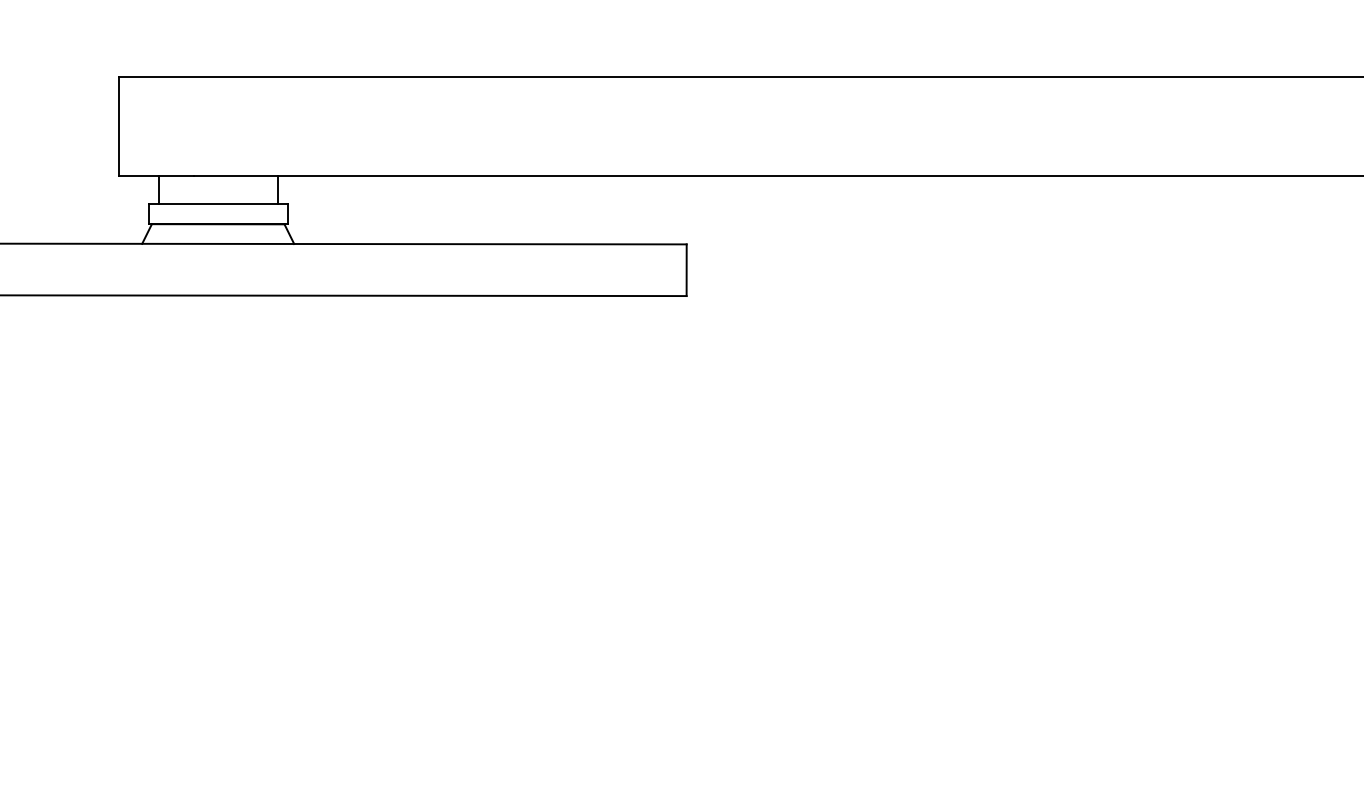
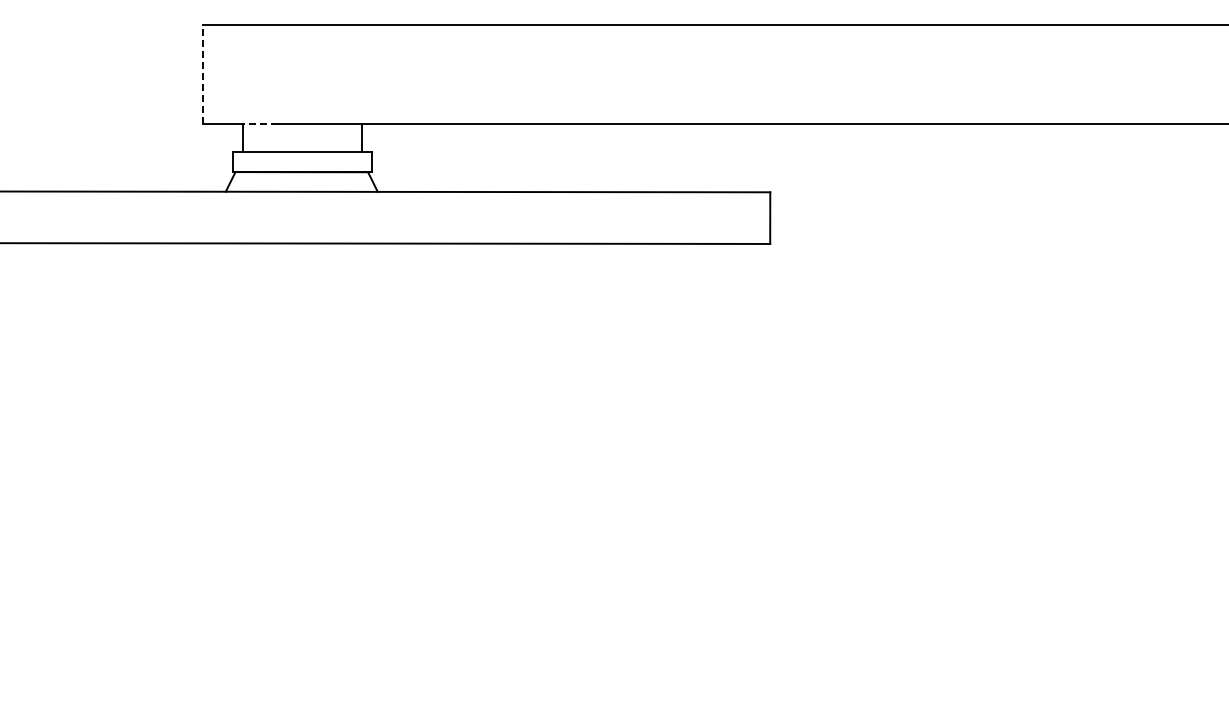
line: (119, 126) -> (203, 74), solid -> dashed
line: (176, 176) -> (260, 124), solid -> dashed

